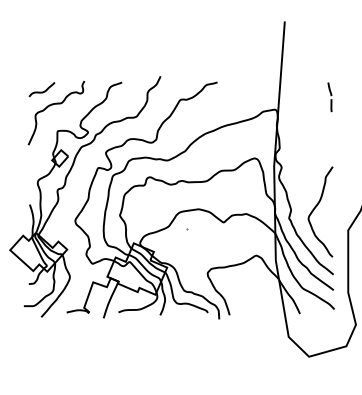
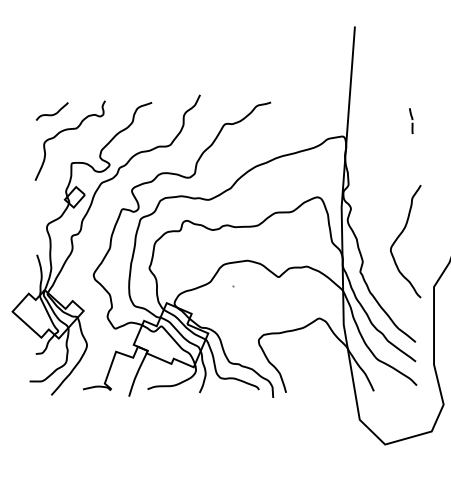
part: (329, 97) -> (410, 121), size x0.7
curve: (316, 207) -> (400, 236), moved

